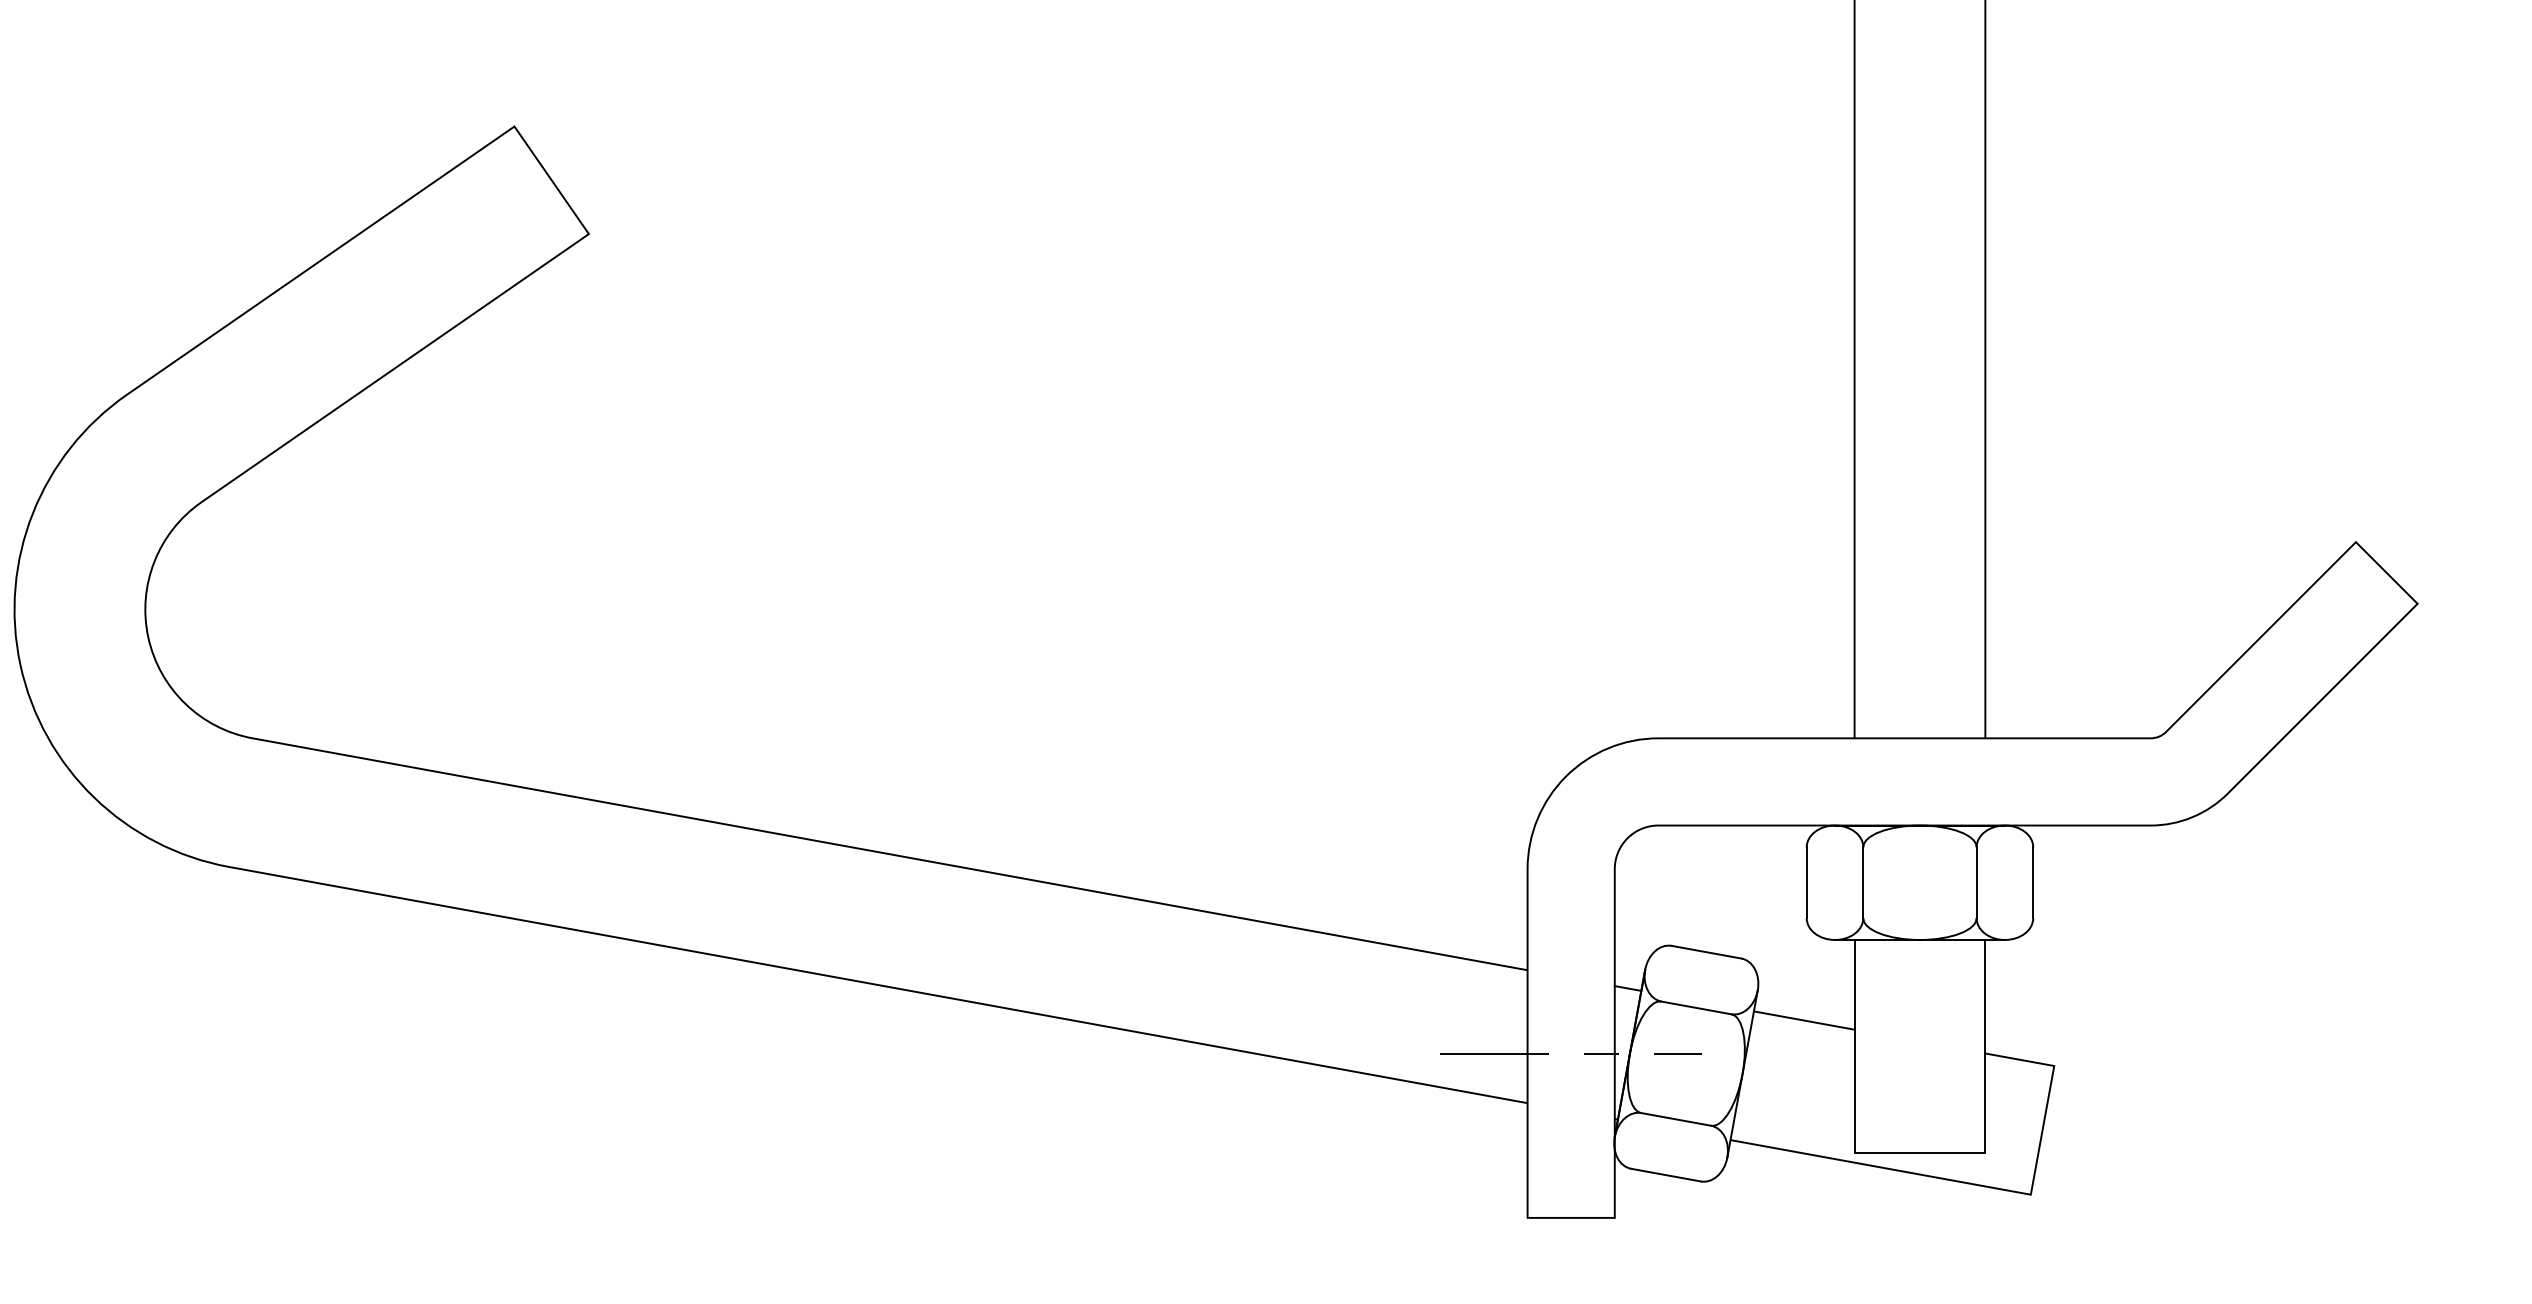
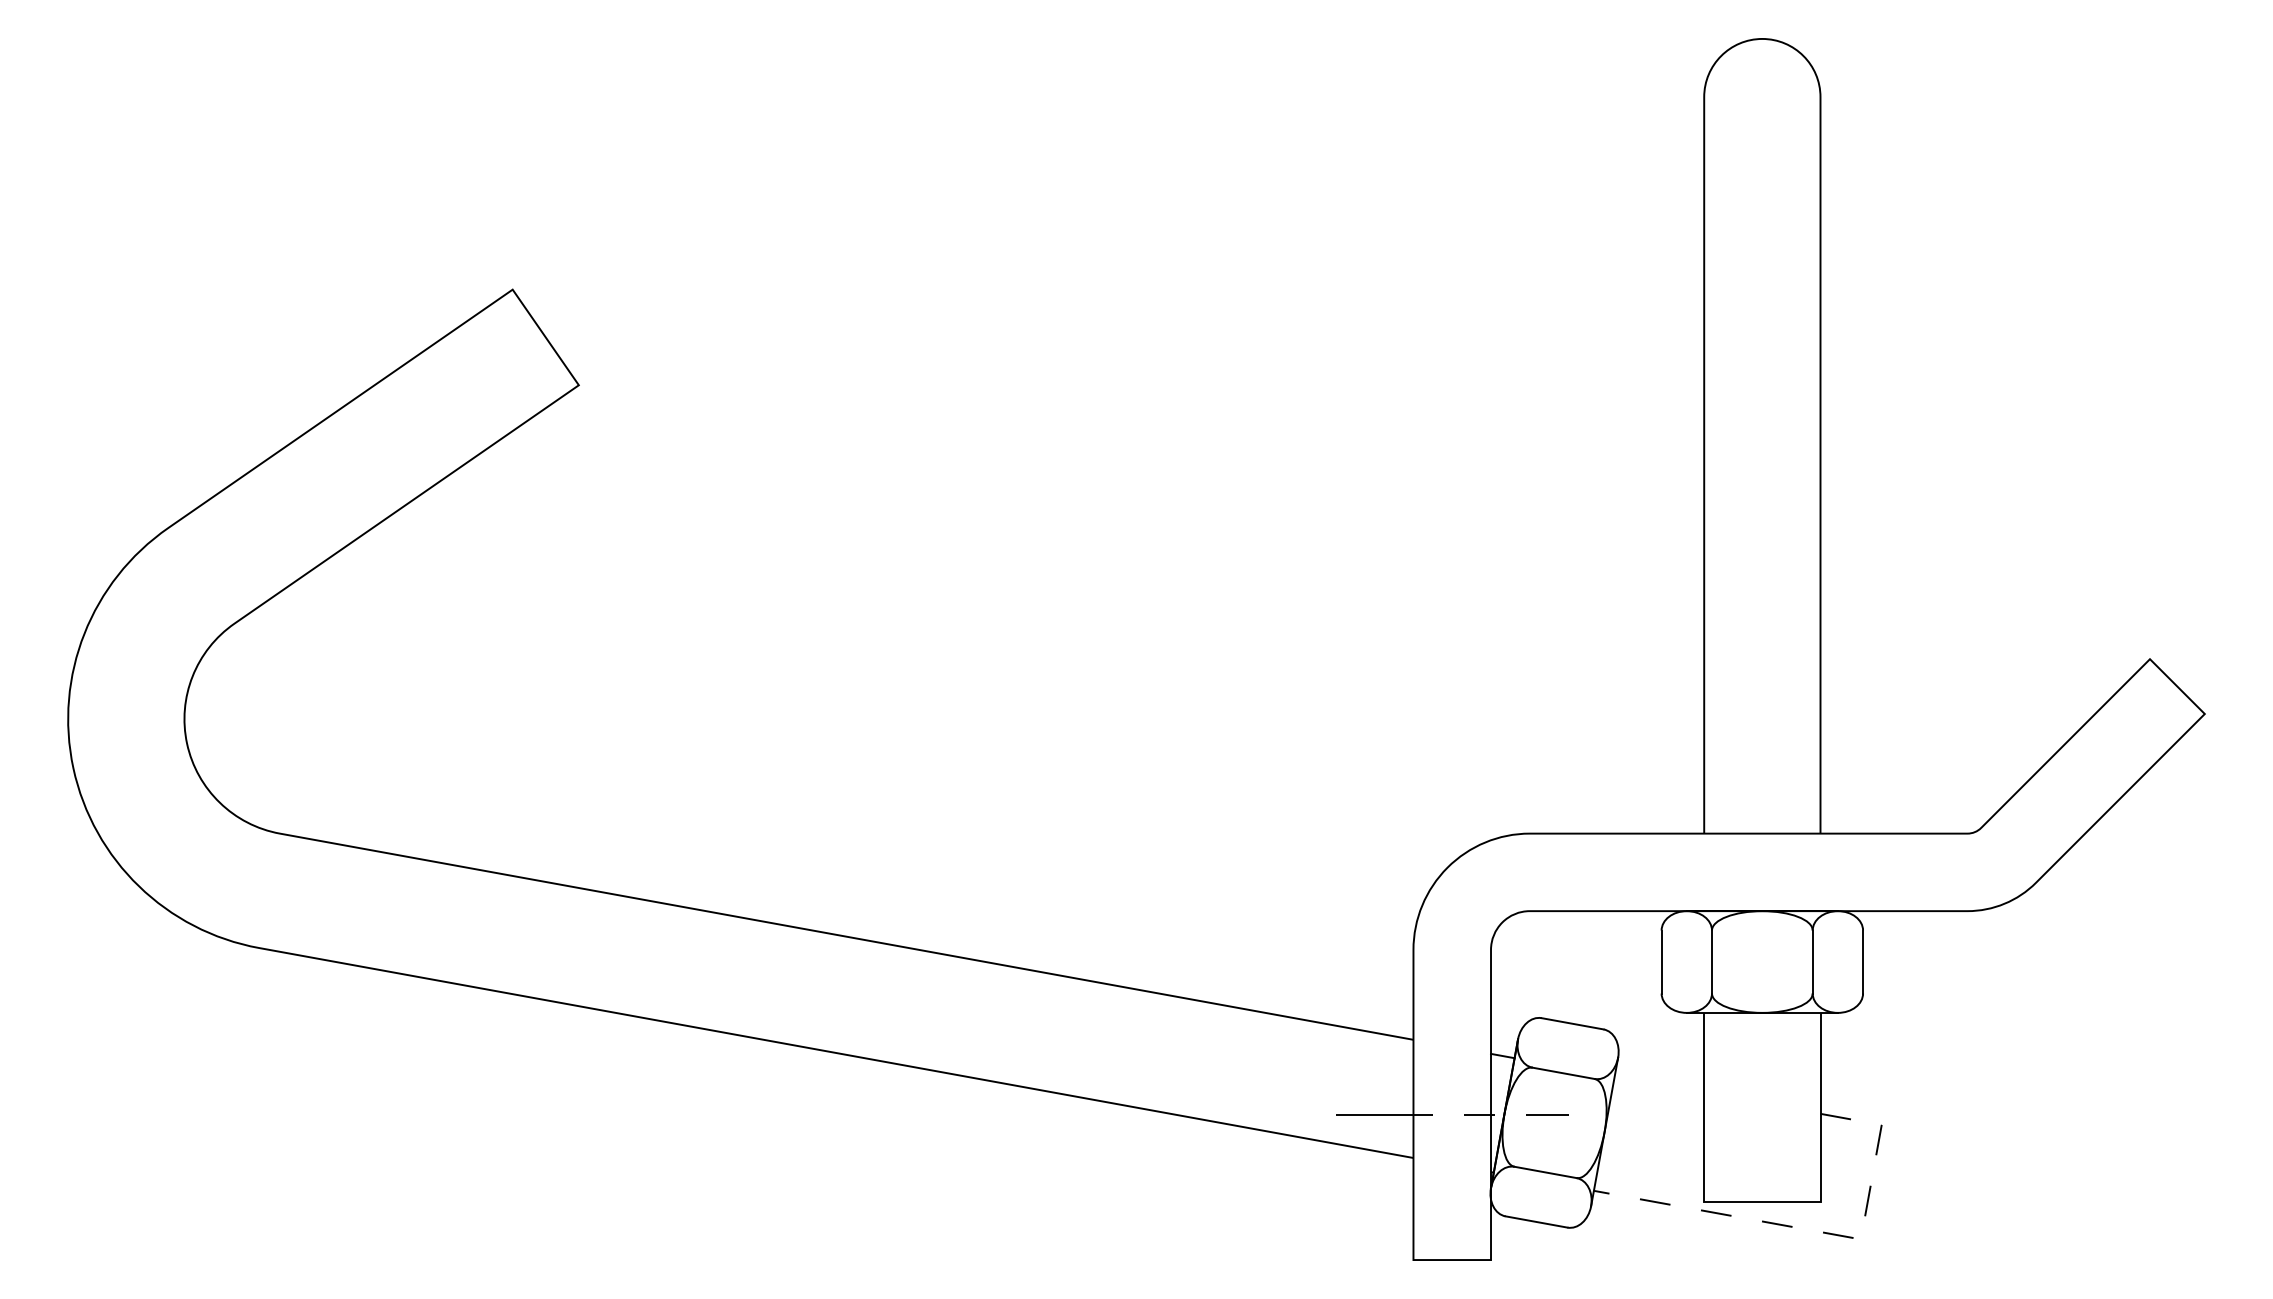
line: (1804, 1020) -> (1659, 1084), removed
line: (1980, 1185) -> (1816, 1231), solid -> dashed

